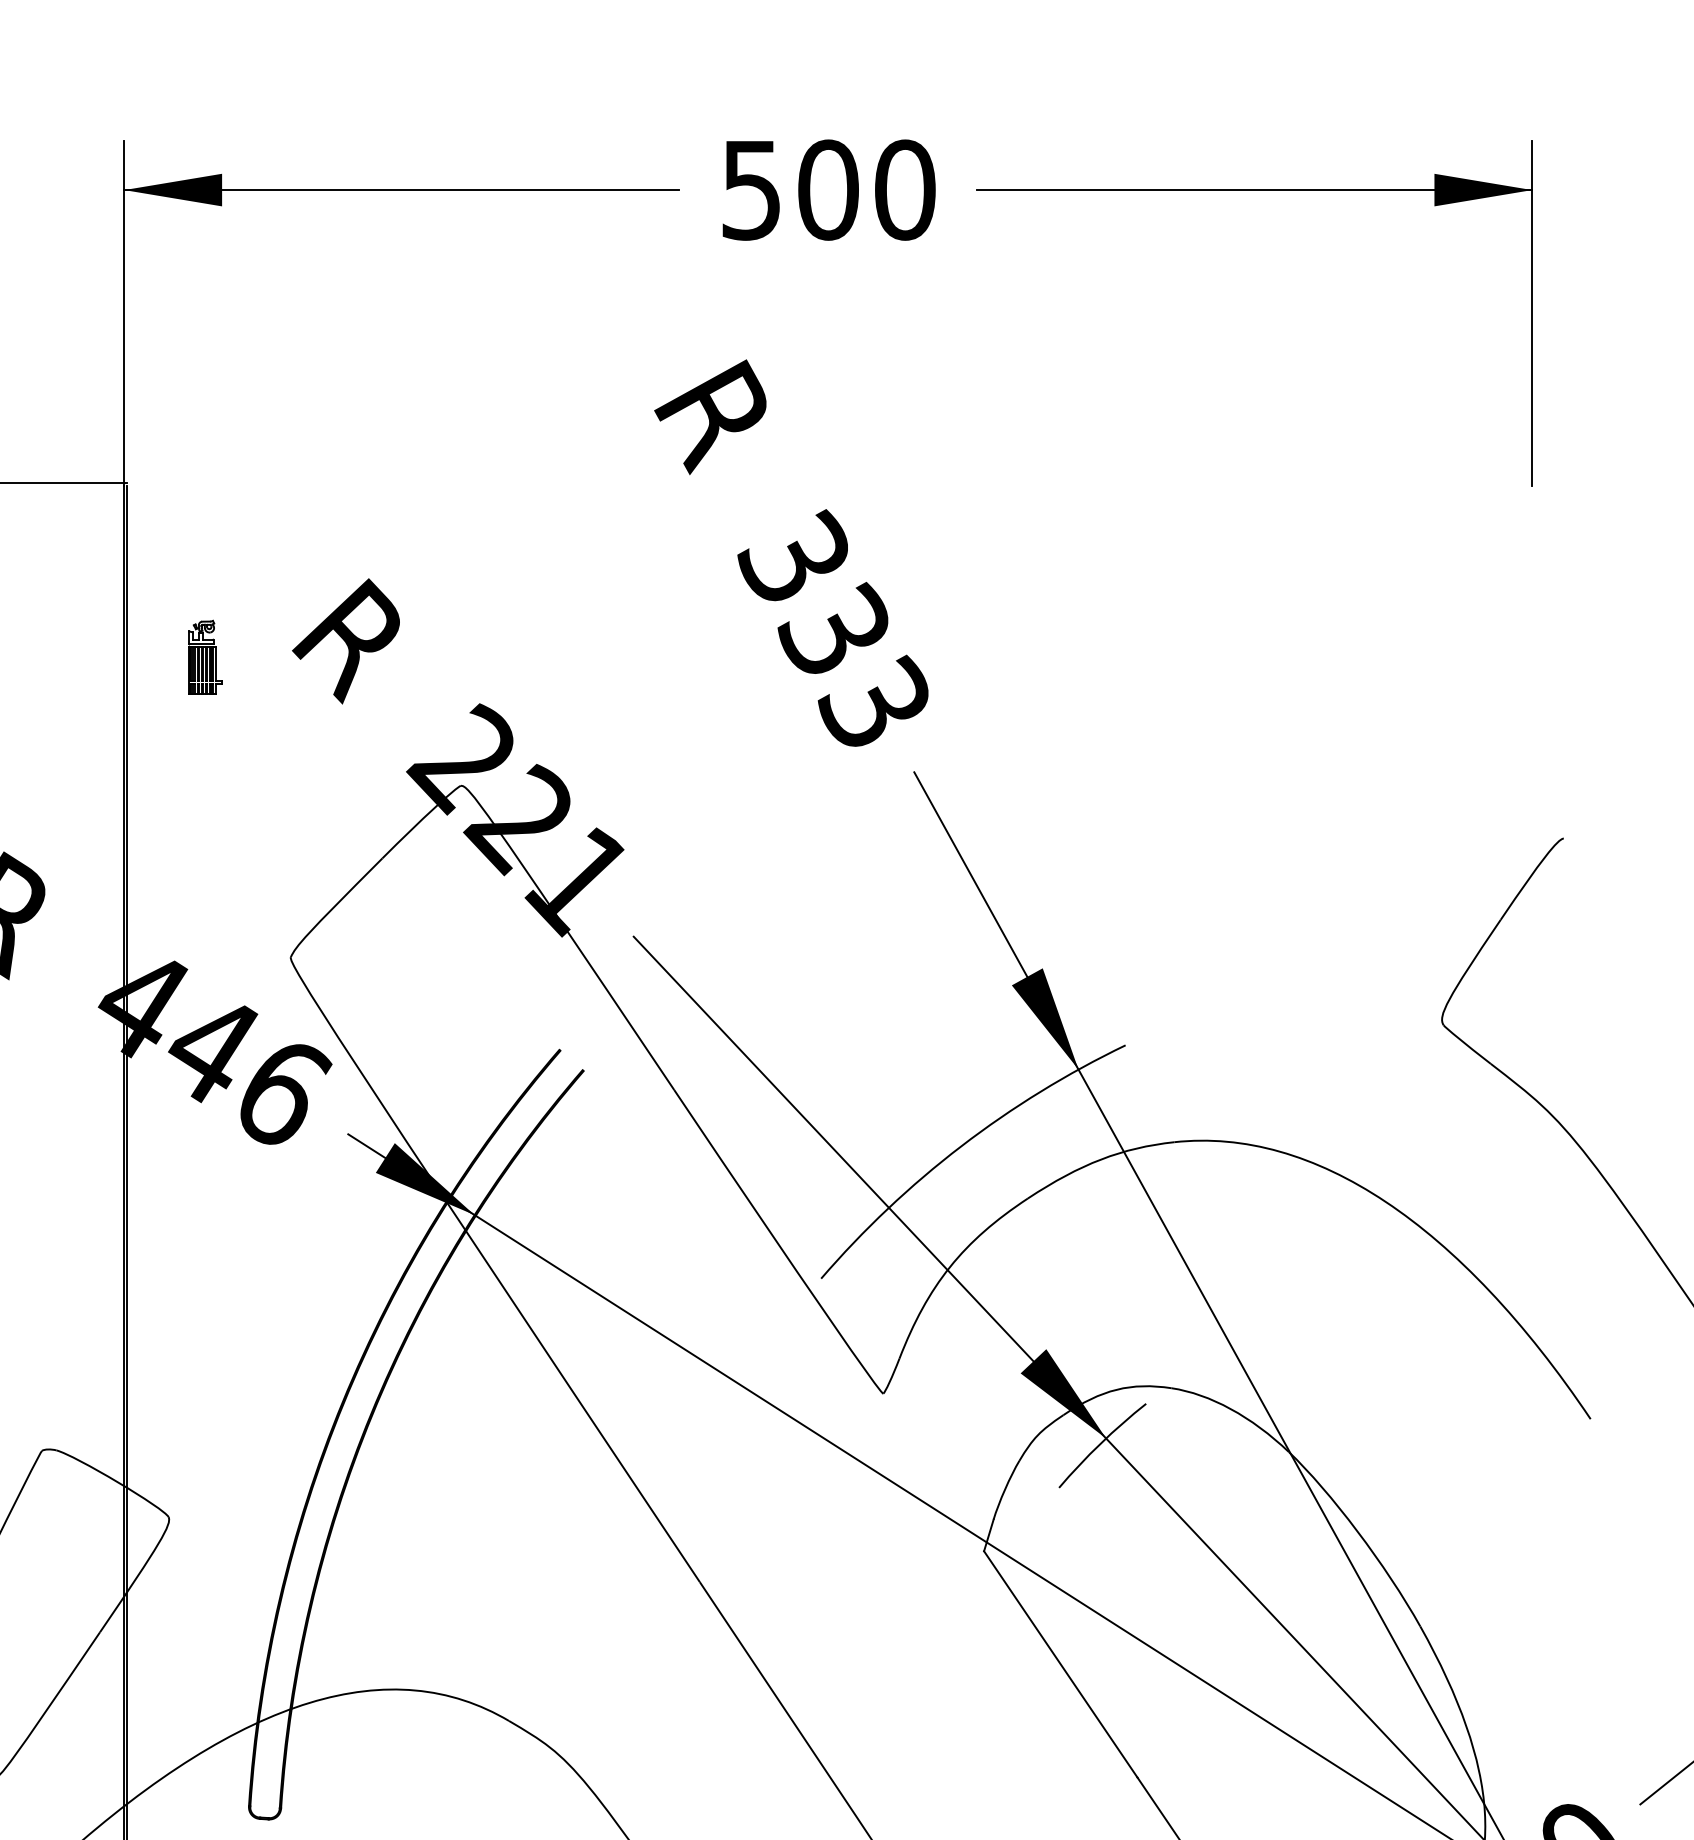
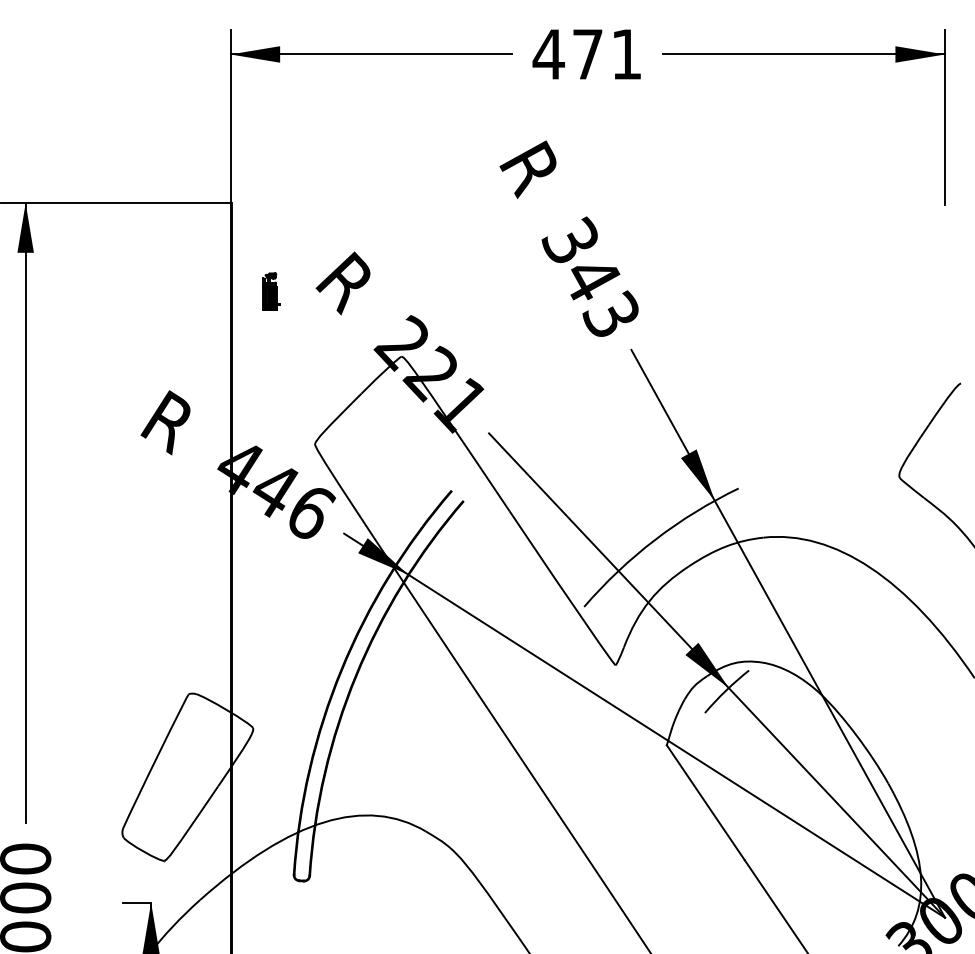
text: (827, 190) -> (587, 54), 500 -> 471
text: (835, 627) -> (591, 276), 333 -> 343

